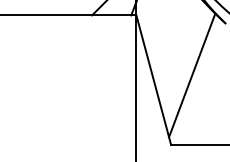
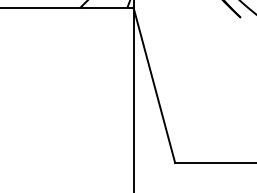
line: (192, 75) -> (200, 79), removed

